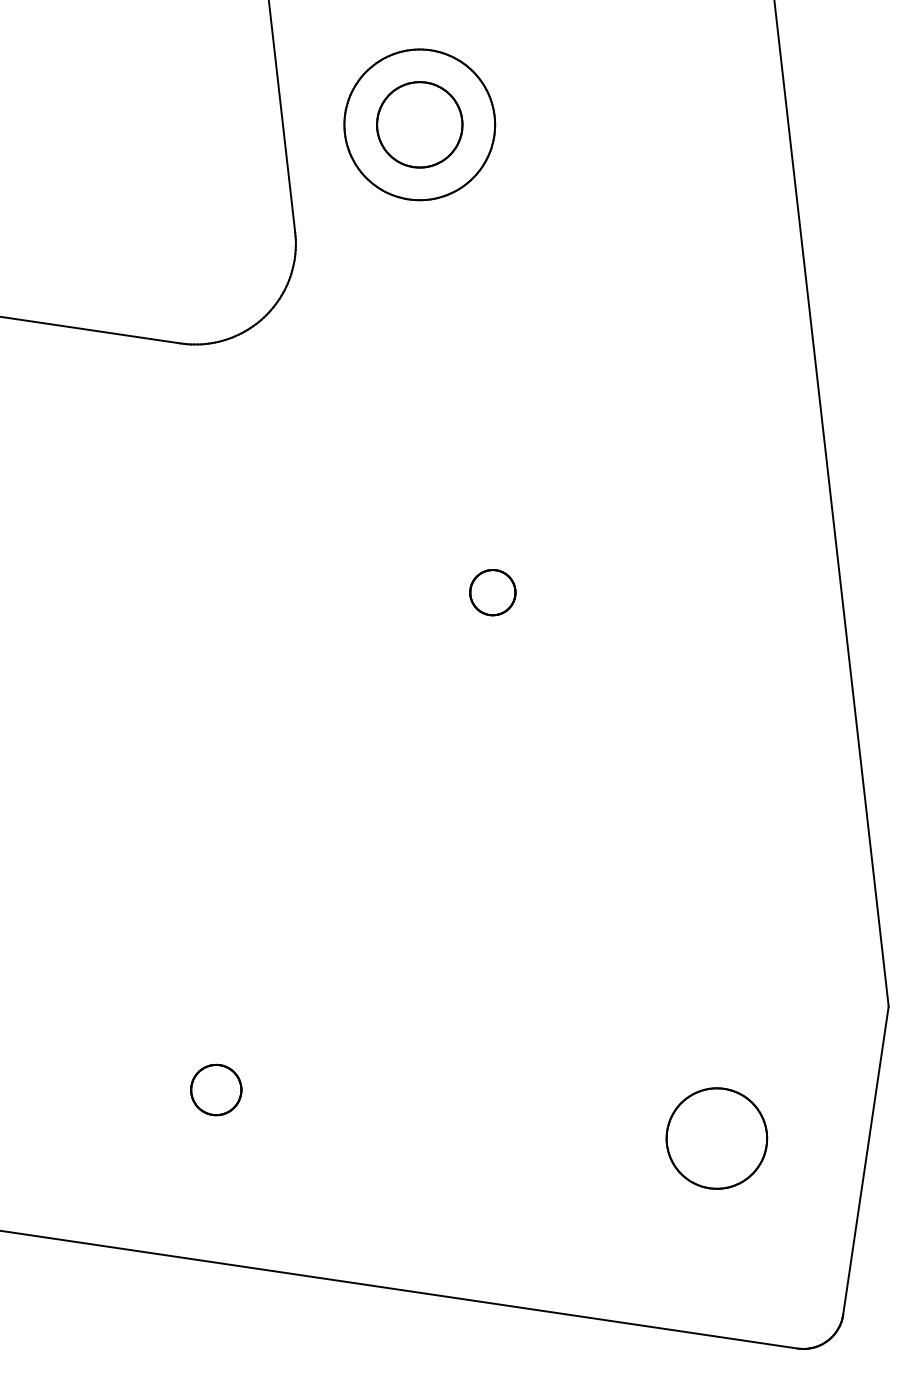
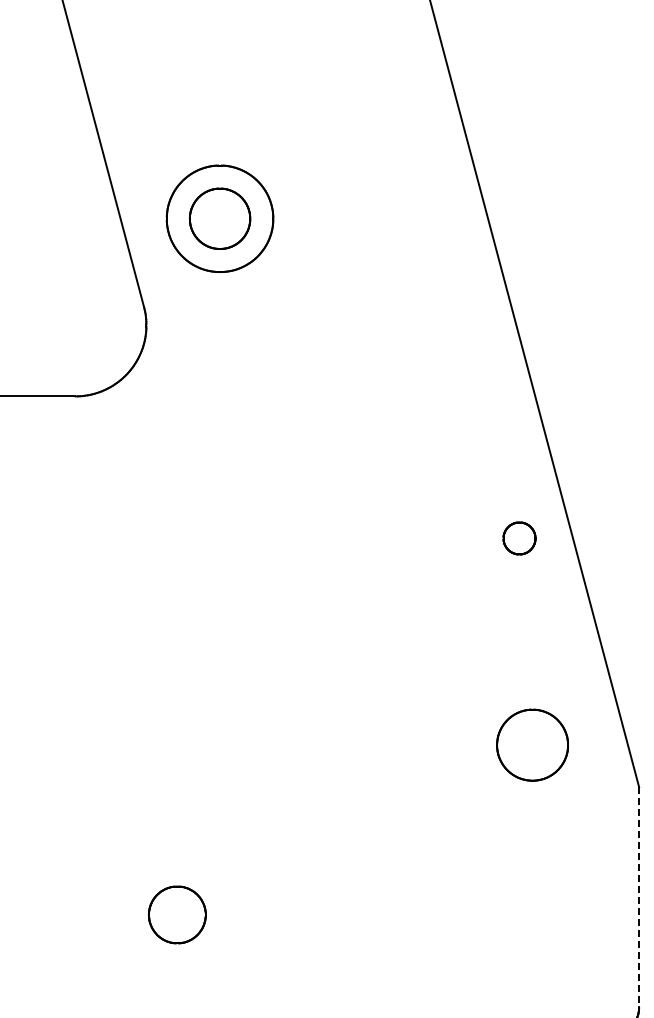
part: (492, 592) -> (519, 538), moved
part: (216, 1089) -> (177, 914), size x1.6
part: (716, 1137) -> (532, 744), moved
line: (866, 1161) -> (639, 897), solid -> dashed

